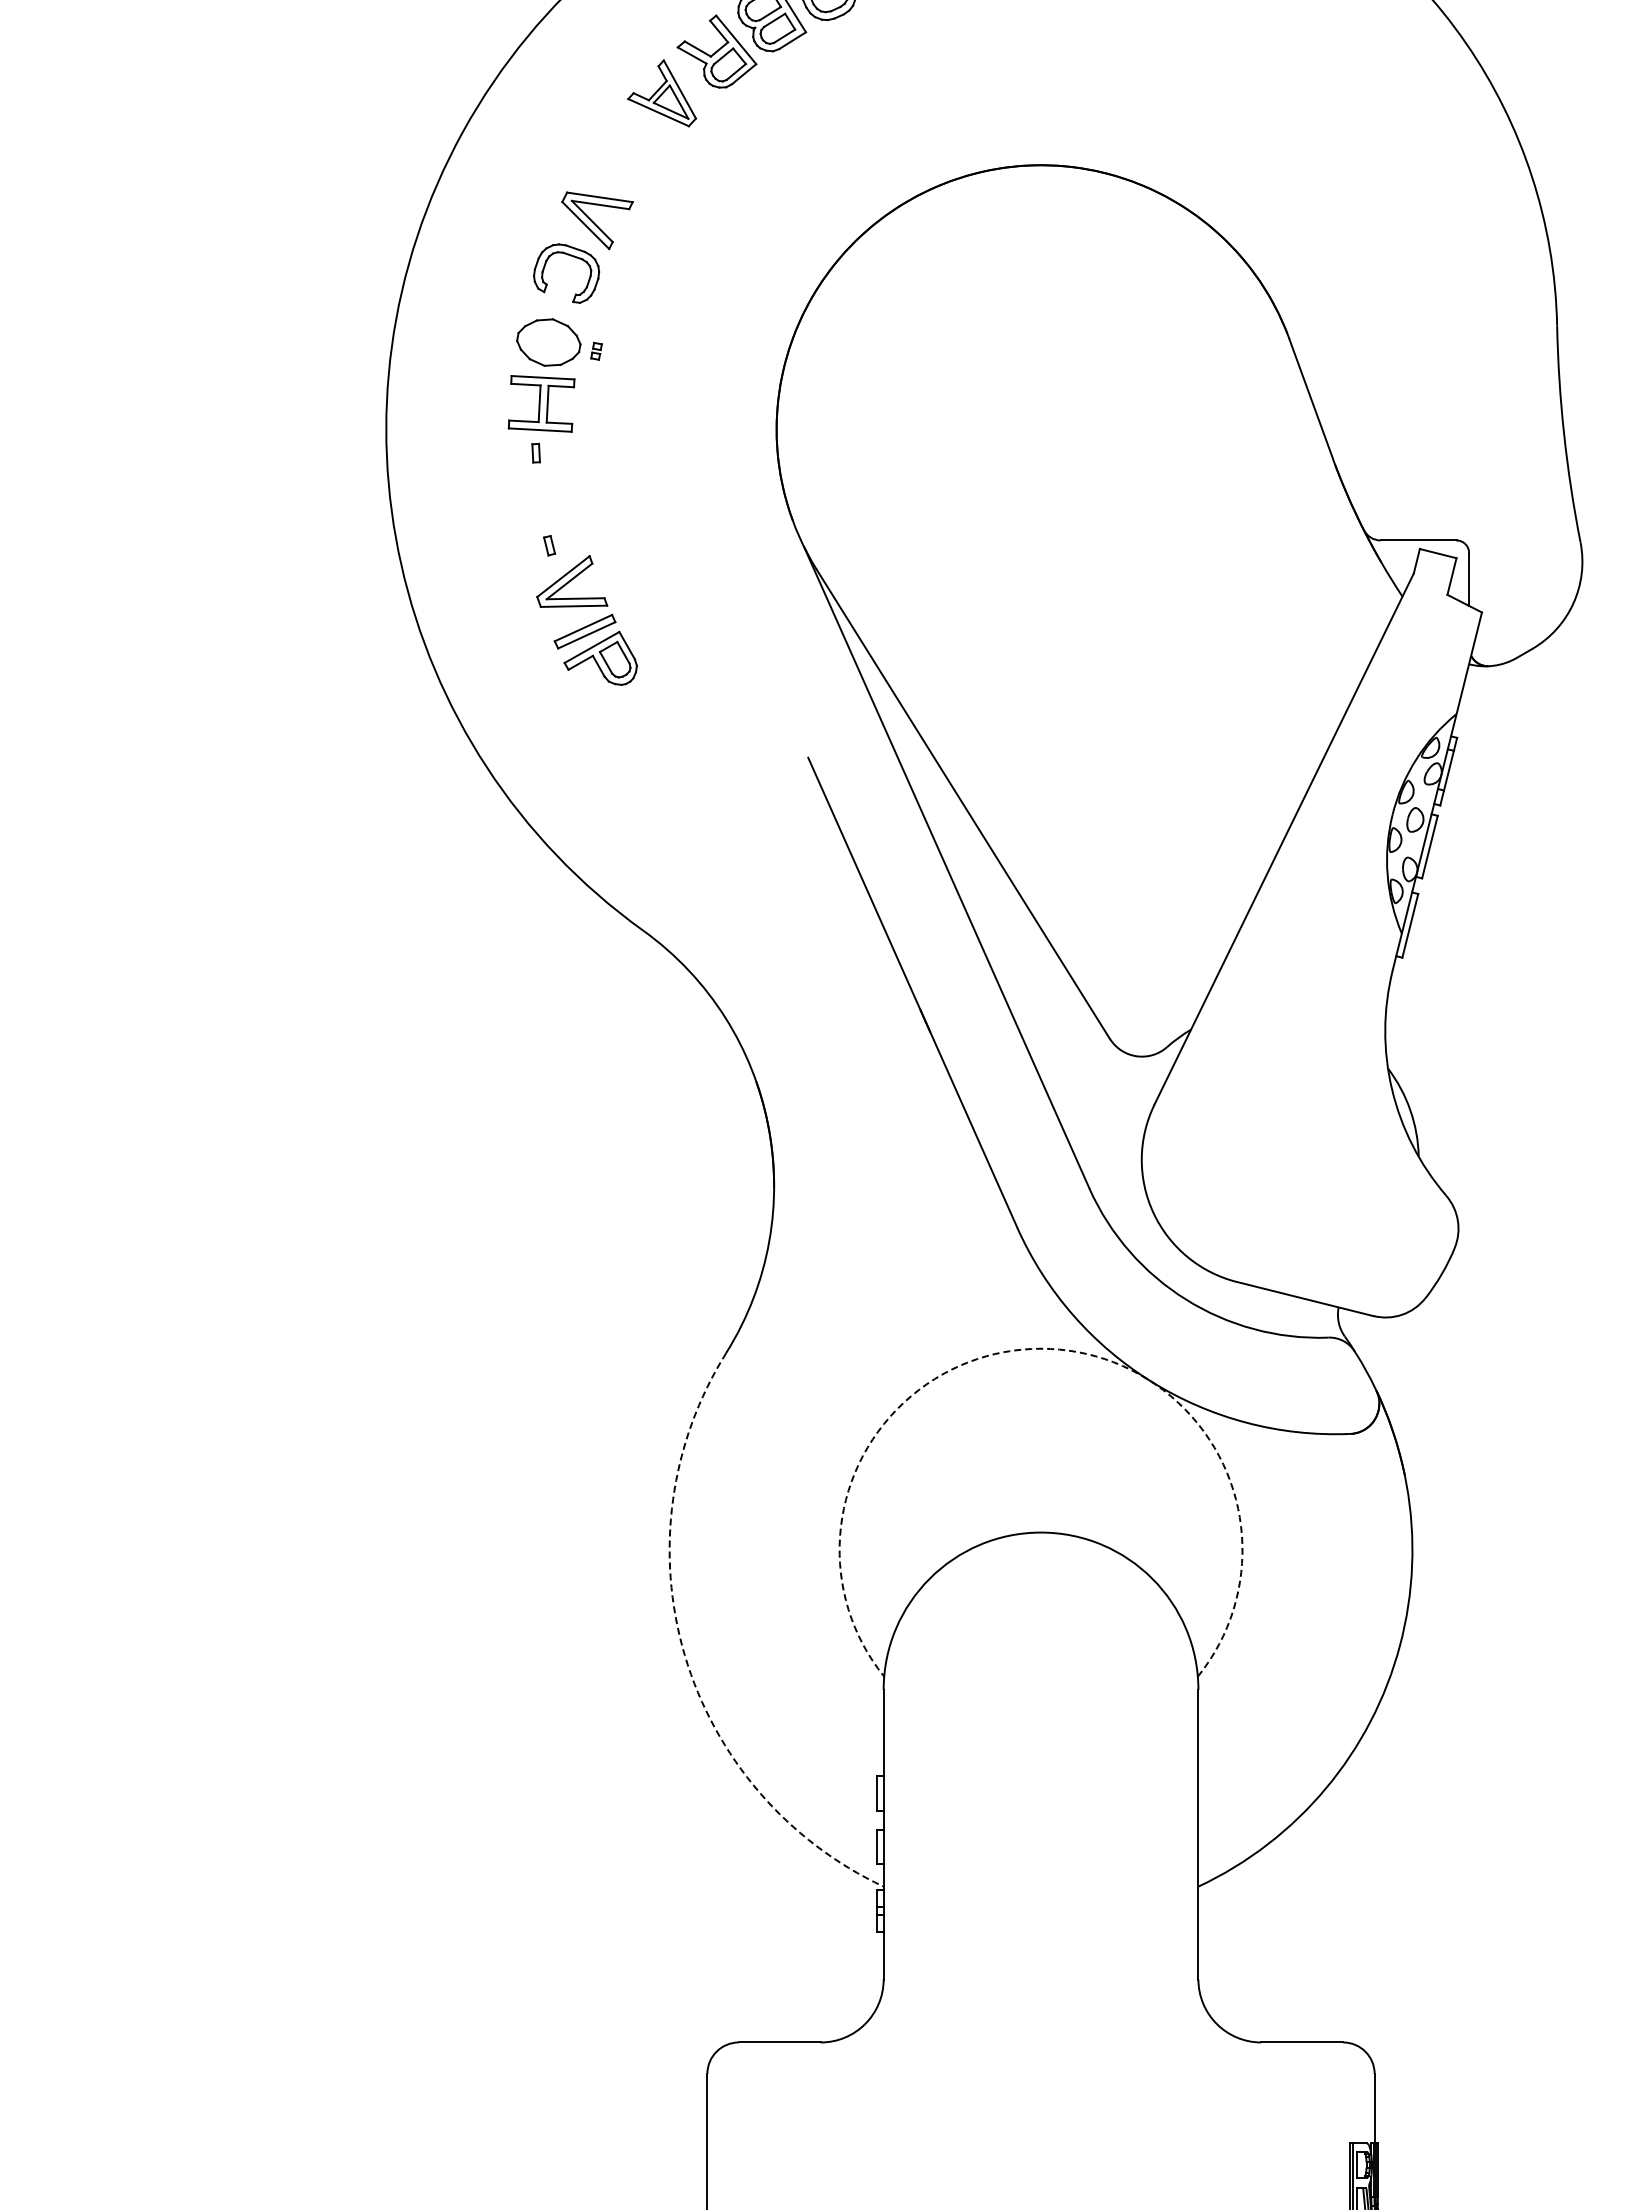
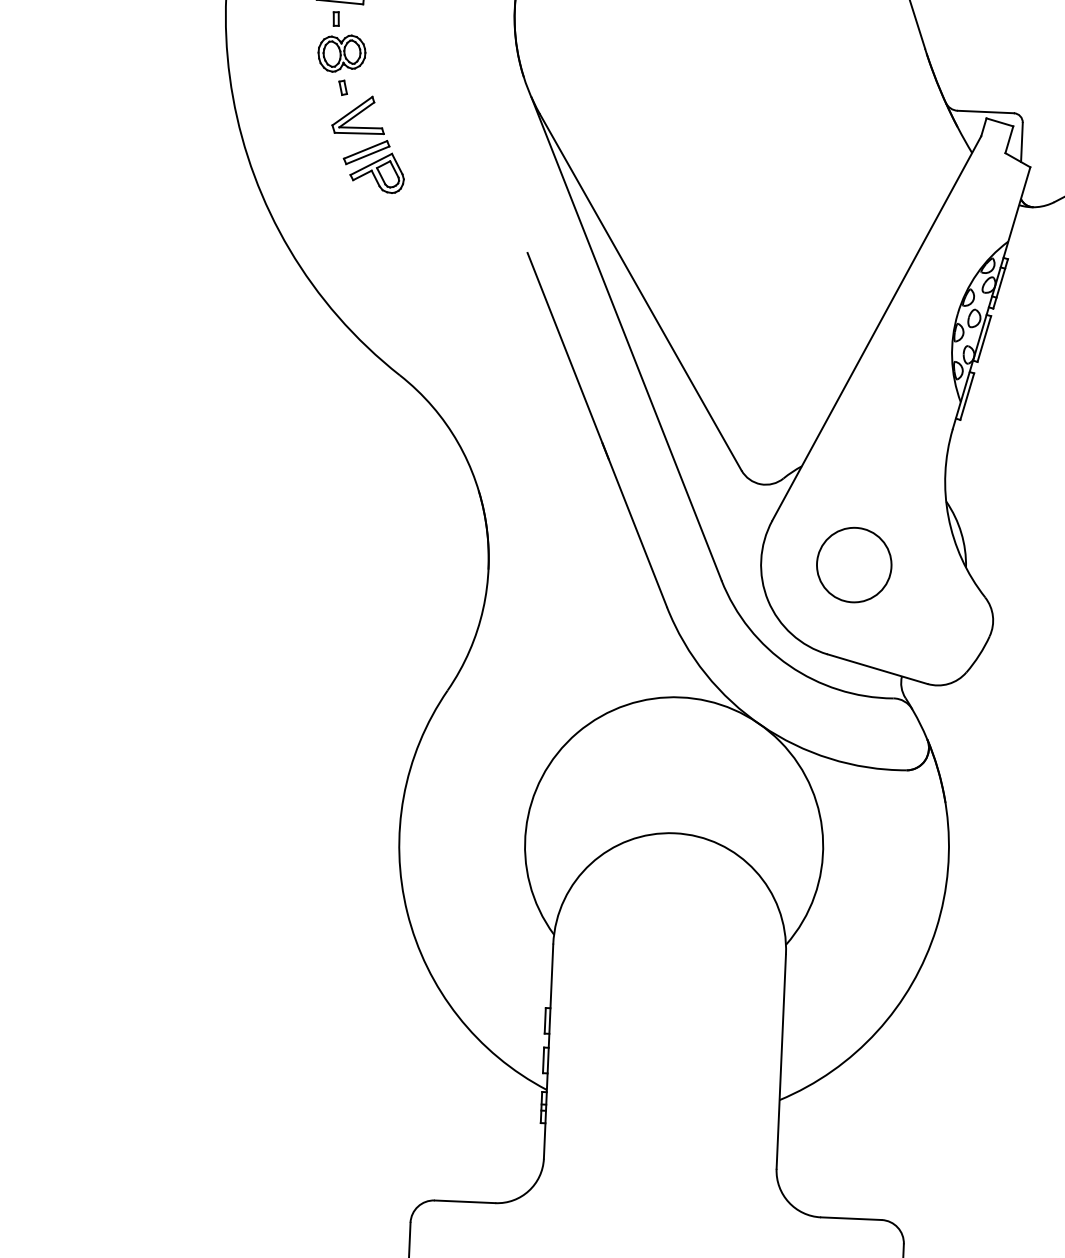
part: (545, 499) -> (341, 53), added
circle: (1267, 1159) -> (854, 564), added
arc: (1041, 1348) -> (680, 697), dashed -> solid
arc: (684, 1655) -> (407, 912), dashed -> solid

